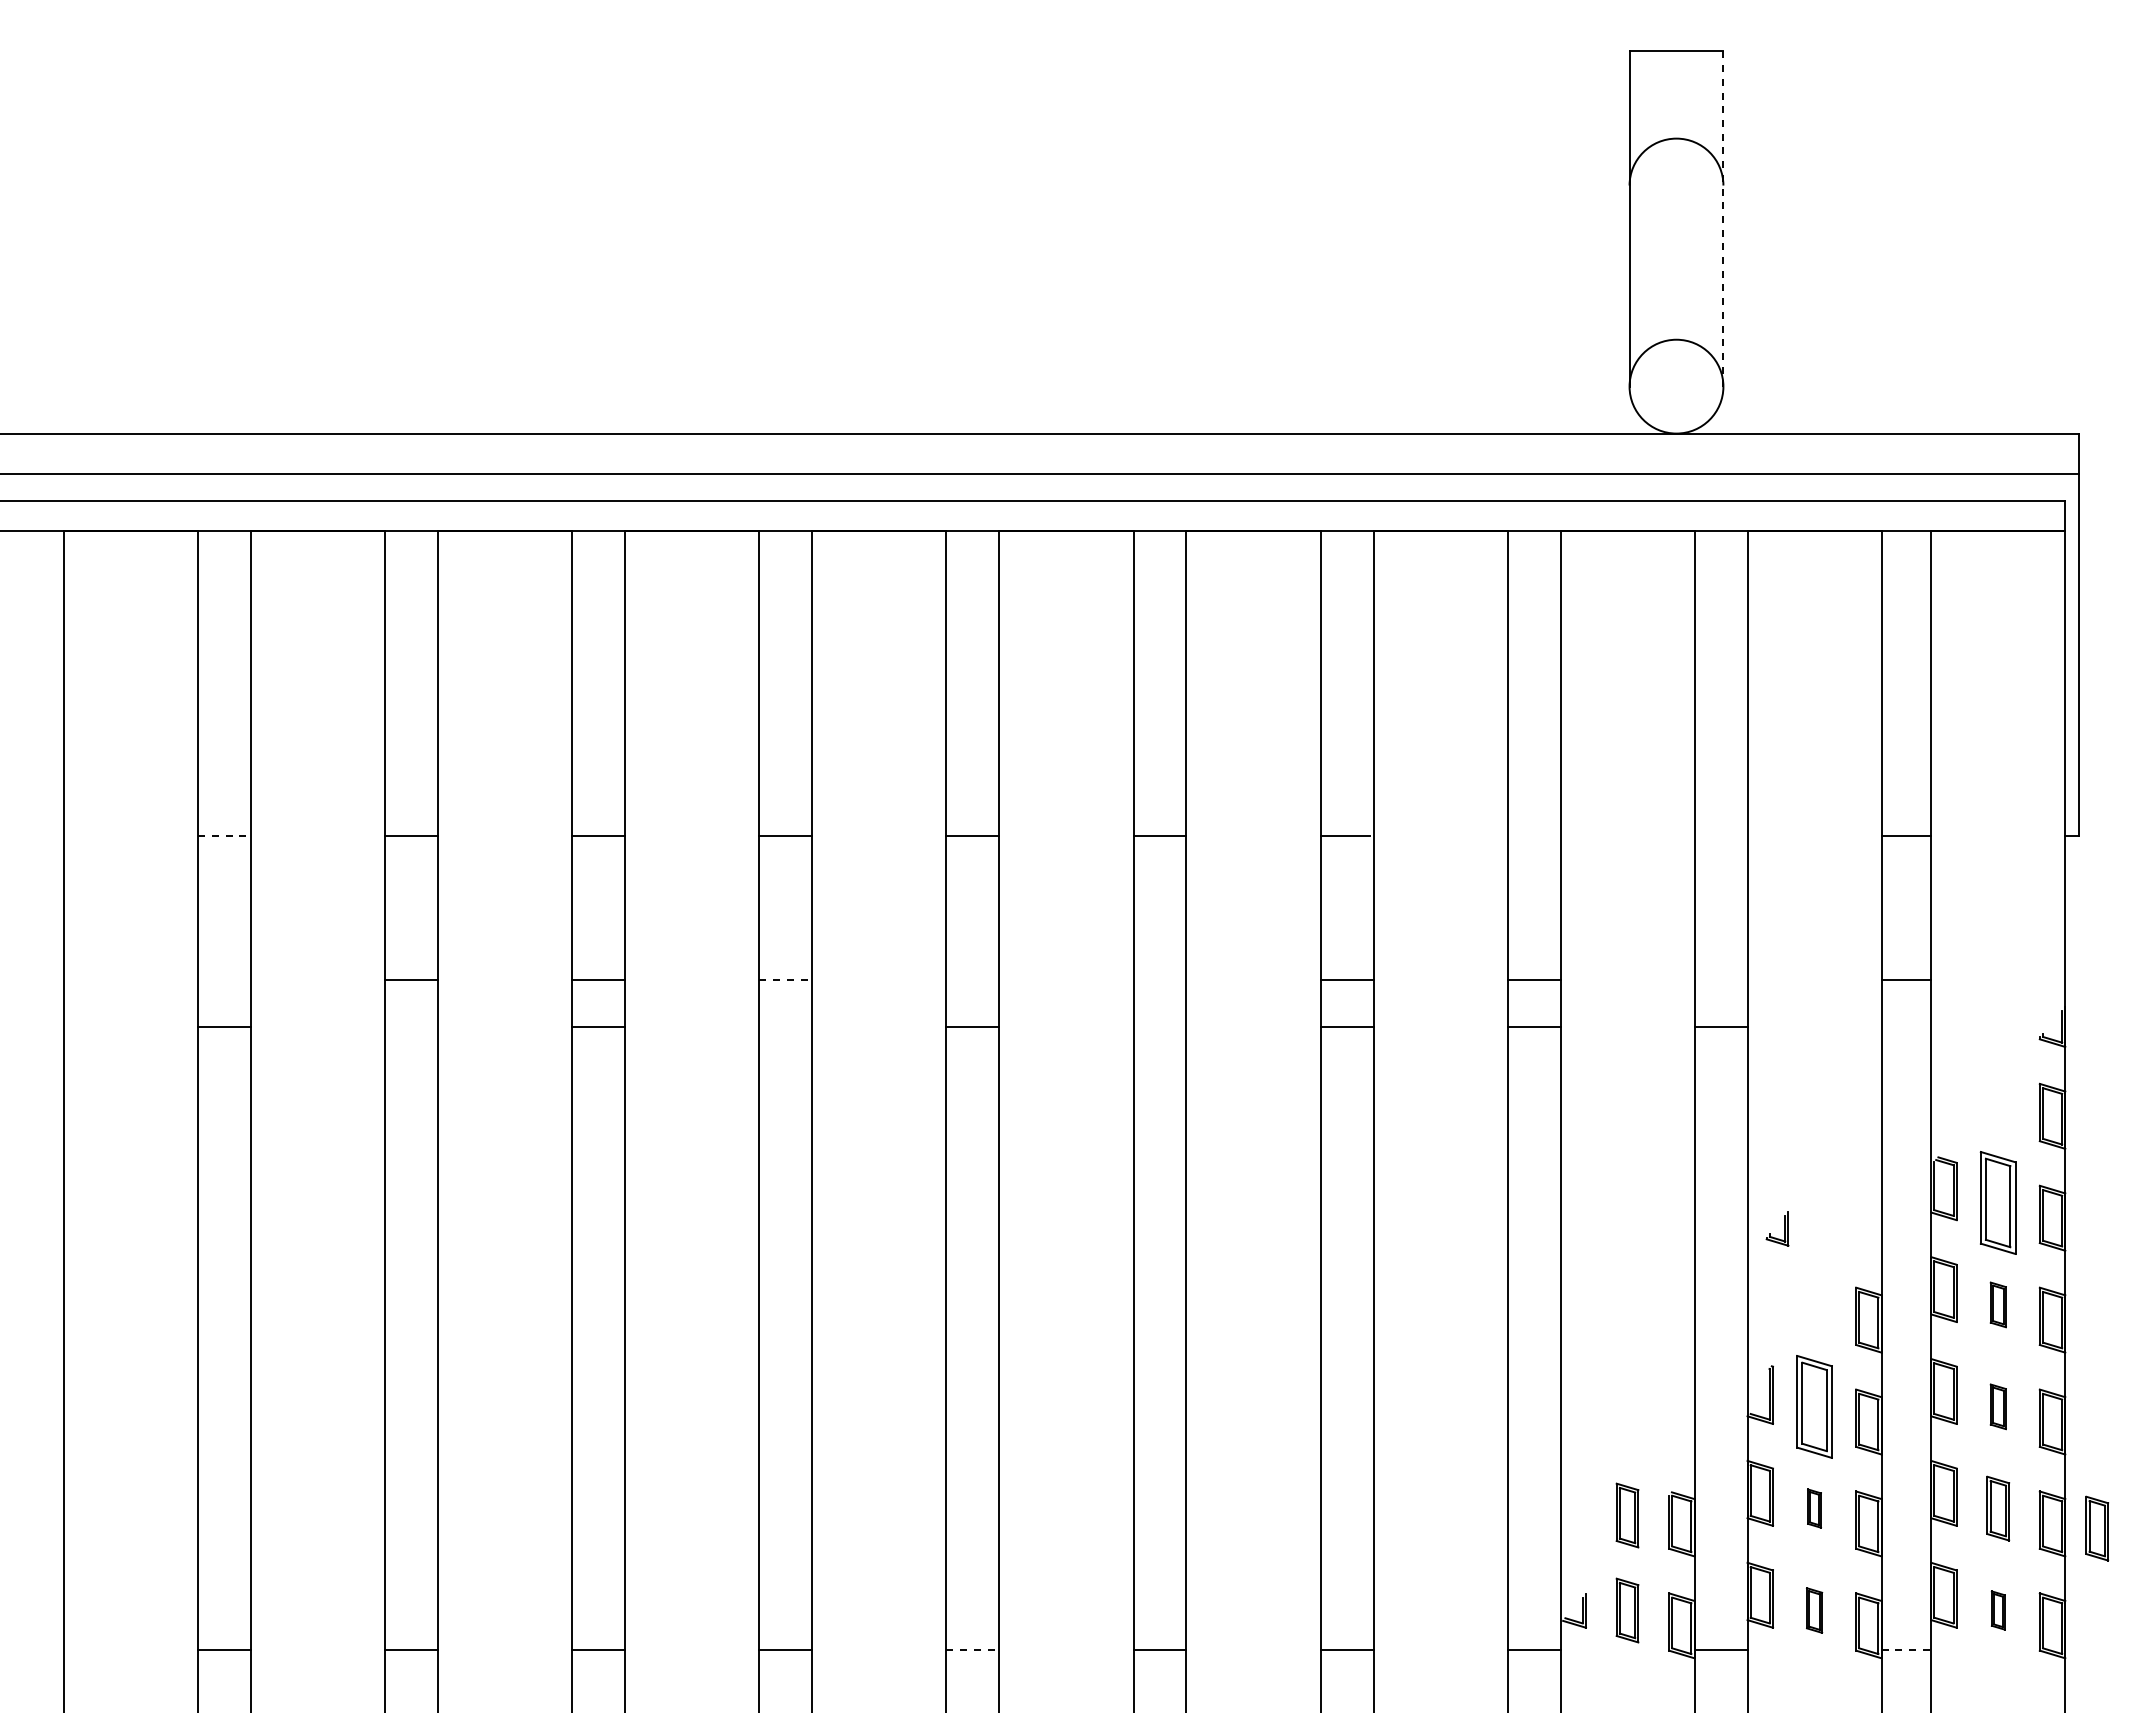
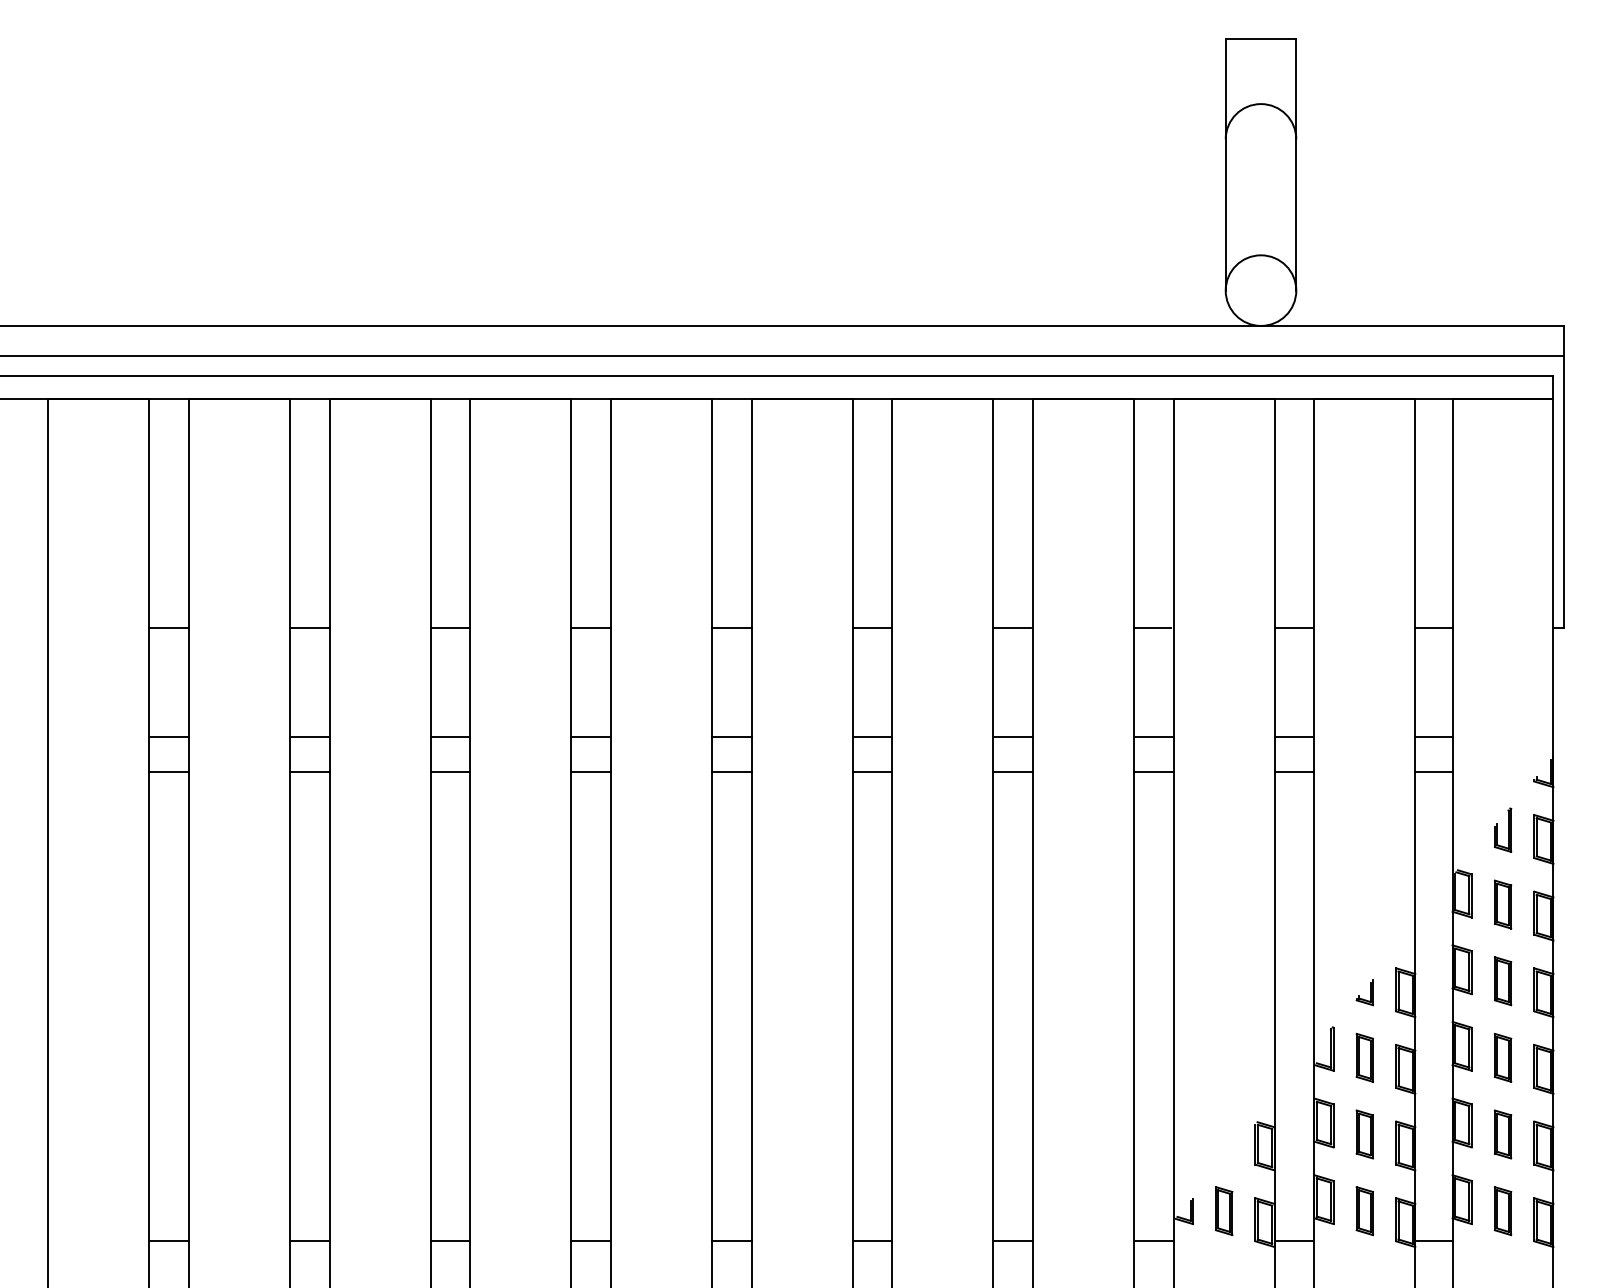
line: (1723, 219) -> (1296, 164), dashed -> solid
line: (225, 835) -> (169, 628), dashed -> solid
line: (1532, 835) -> (1152, 628), added
line: (1719, 835) -> (1293, 628), added
line: (224, 979) -> (168, 736), added
line: (786, 979) -> (591, 736), dashed -> solid
line: (972, 979) -> (731, 736), added
line: (1159, 979) -> (872, 736), added
line: (1720, 979) -> (1294, 736), added
line: (411, 1026) -> (309, 771), added
line: (785, 1026) -> (590, 771), added
line: (1159, 1026) -> (872, 771), added
line: (1906, 1026) -> (1434, 771), added
part: (1991, 1103) -> (1497, 829), added
part: (1998, 1202) -> (1503, 904), size x0.62
part: (1784, 1228) -> (1370, 992), moved
part: (1998, 1304) -> (1503, 980), size x1.43
part: (1814, 1406) -> (1364, 1057), size x0.62
part: (1998, 1406) -> (1503, 1057), size x1.43
part: (1814, 1508) -> (1364, 1134), size x1.67
part: (1627, 1515) -> (1224, 1139), removed
part: (2097, 1528) -> (1577, 1149), removed
part: (1814, 1610) -> (1364, 1211), size x1.43
part: (1998, 1610) -> (1503, 1211), size x1.67
line: (973, 1650) -> (732, 1241), dashed -> solid
line: (1906, 1650) -> (1434, 1241), dashed -> solid

